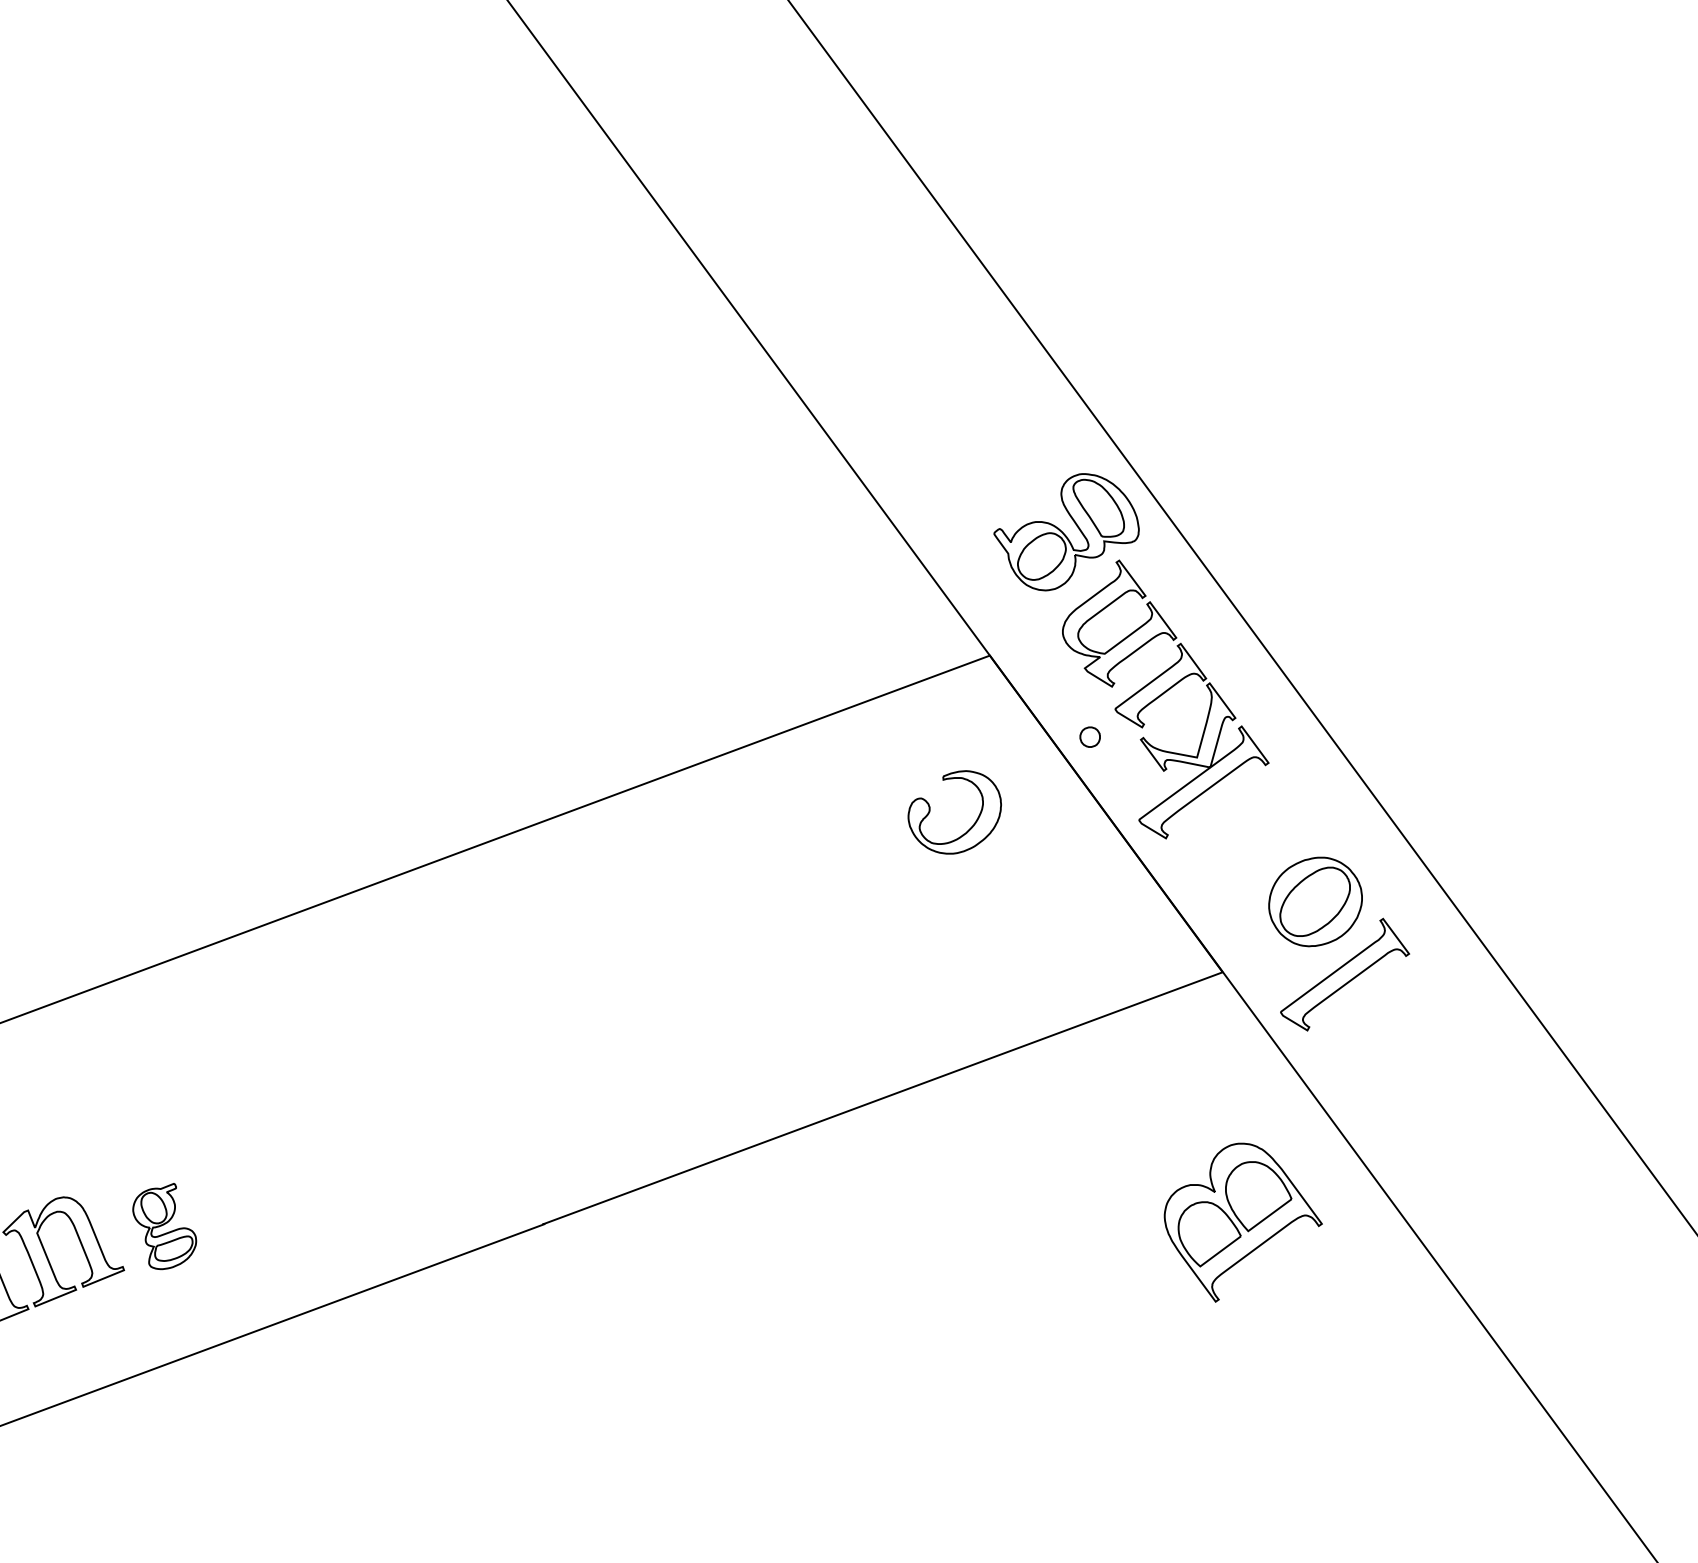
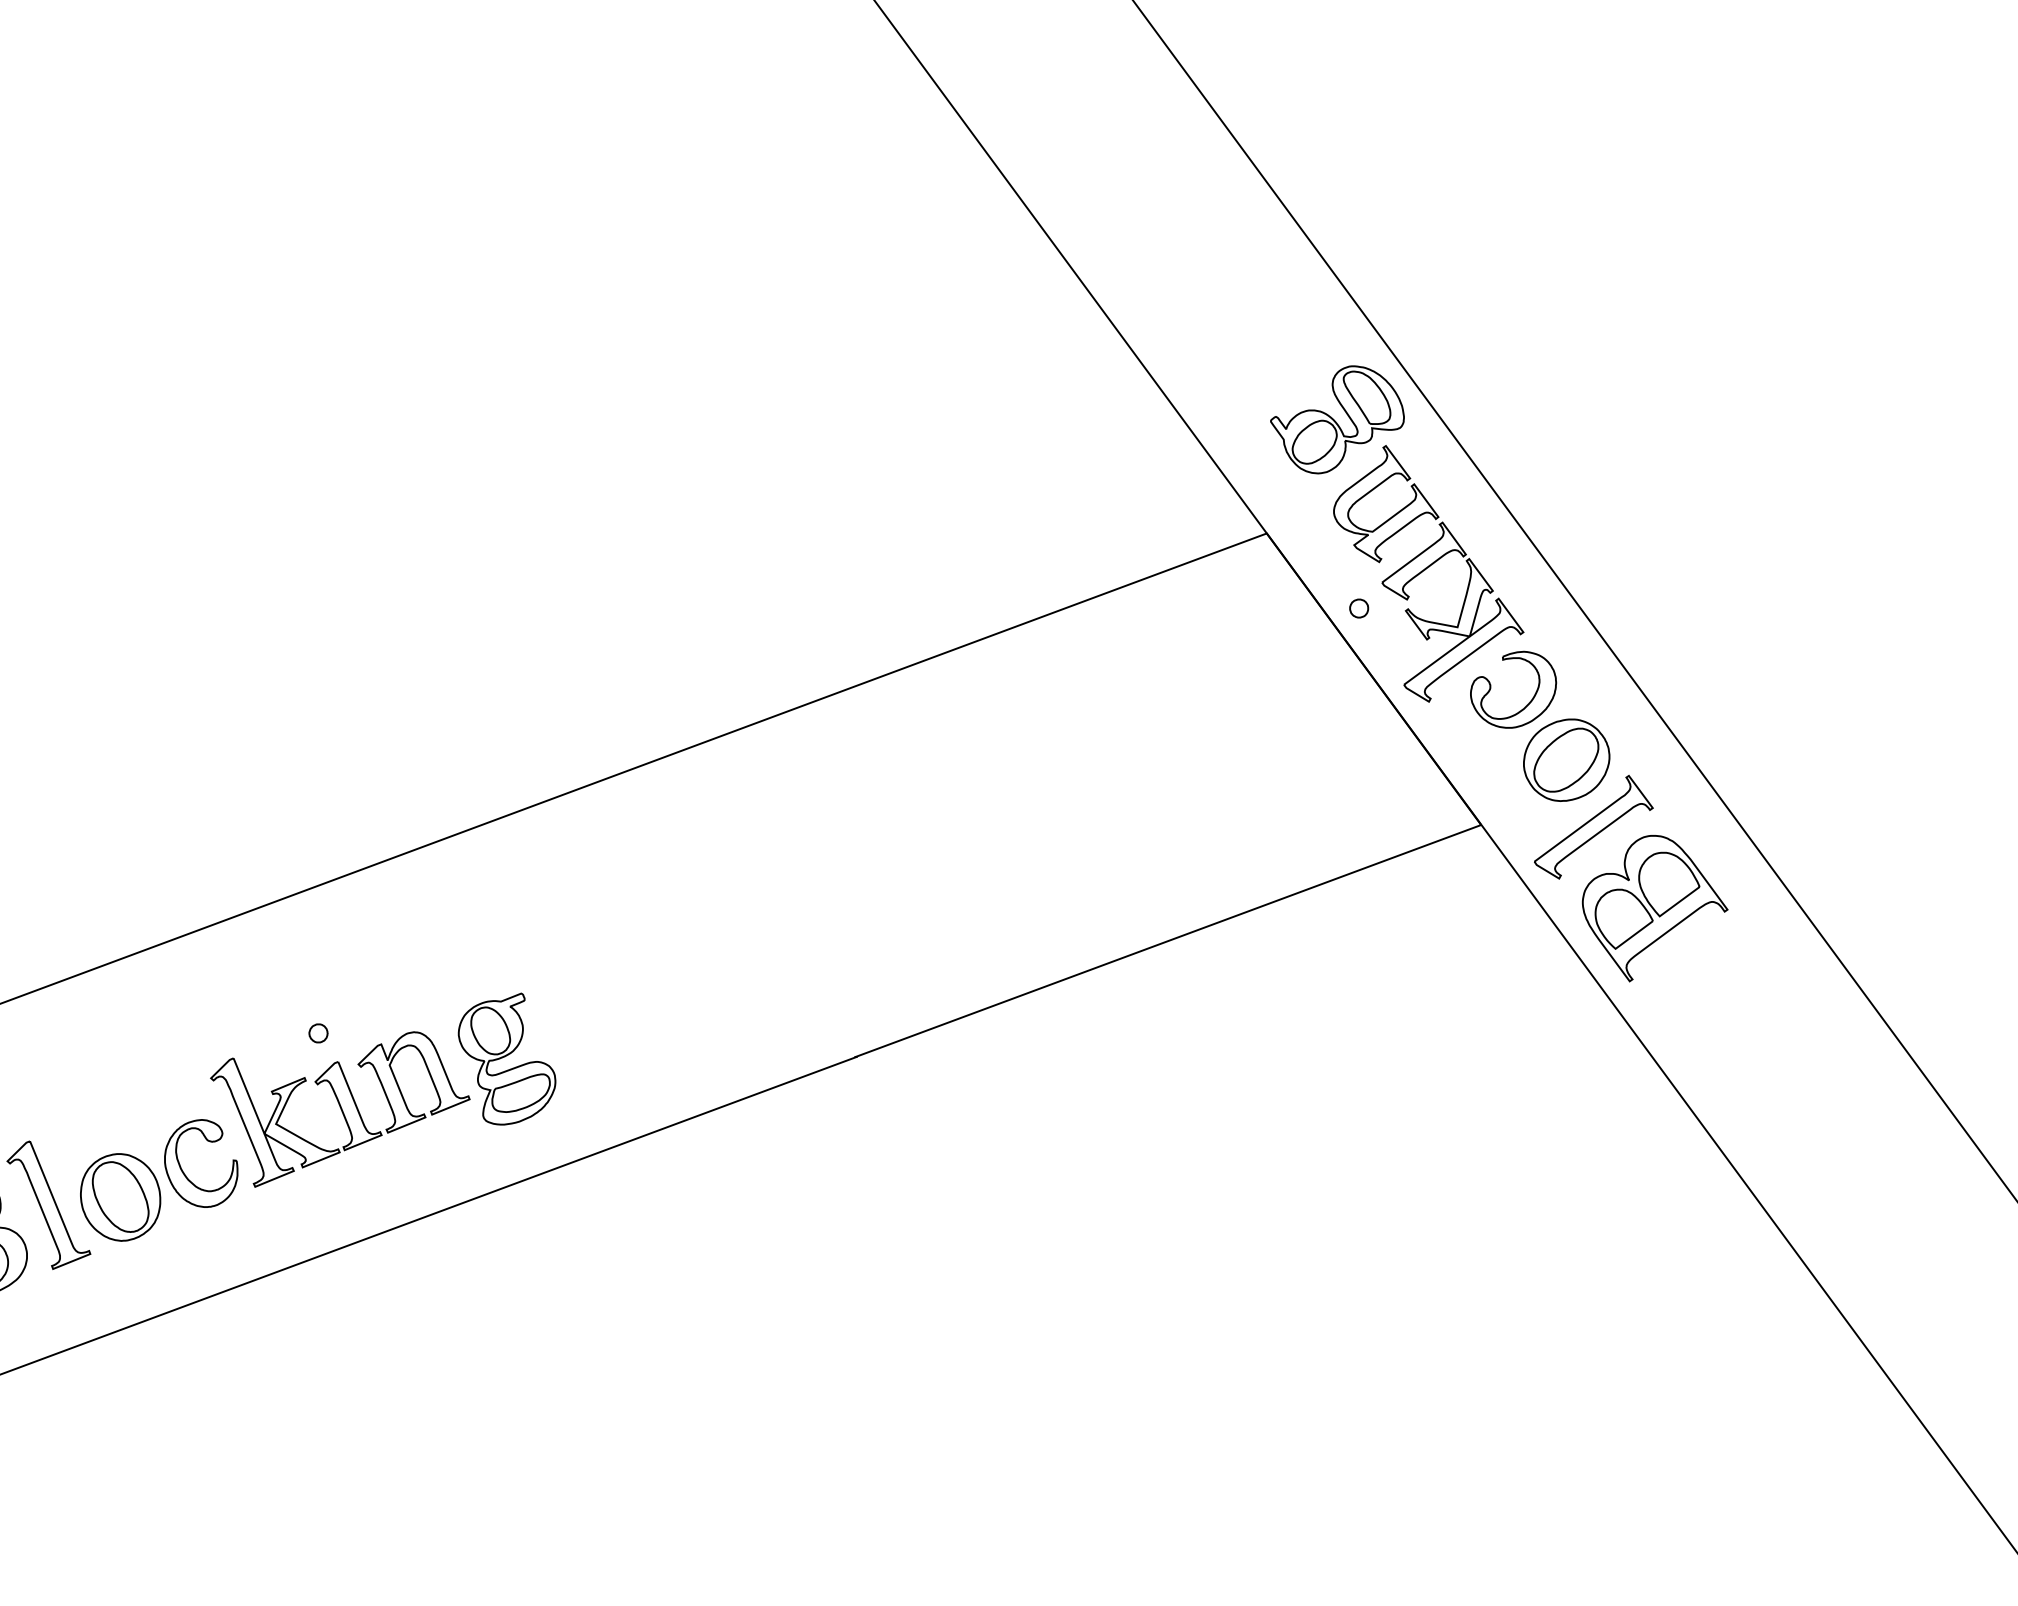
part: (971, 826) -> (1528, 702), moved
part: (1242, 1222) -> (1654, 908), moved
part: (164, 1225) -> (506, 1058), size x1.67

